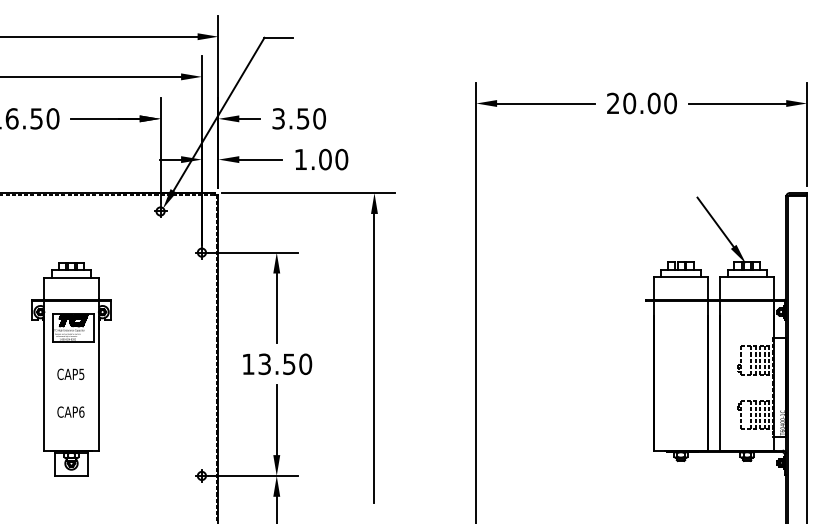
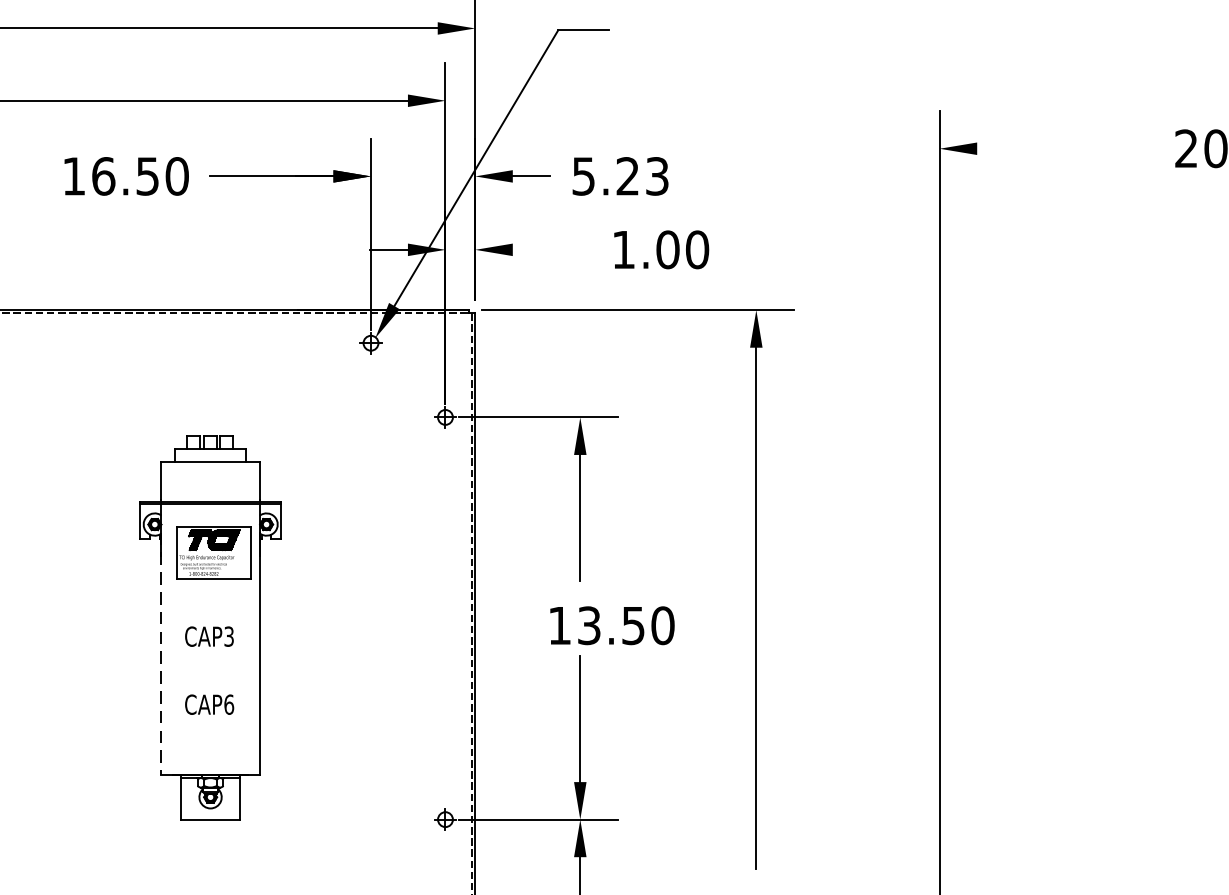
line: (545, 103) -> (1064, 148), removed
text: (299, 118) -> (621, 175), 3.50 -> 5.23
line: (260, 159) -> (551, 249), removed
text: (277, 363) -> (612, 624), moved
text: (81, 373) -> (228, 635), CAP5 -> CAP3
line: (44, 384) -> (161, 654), solid -> dashed

